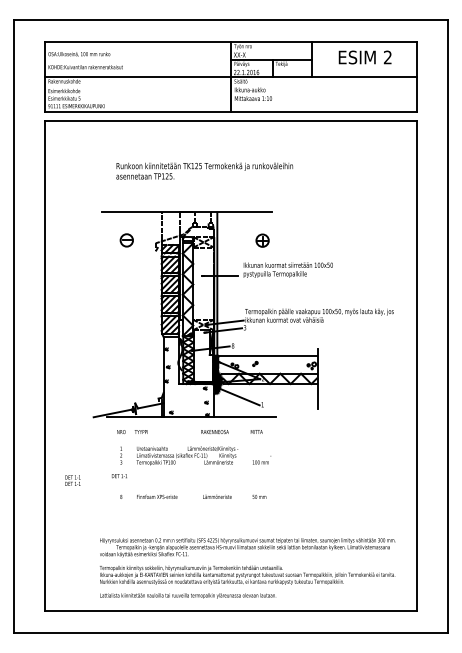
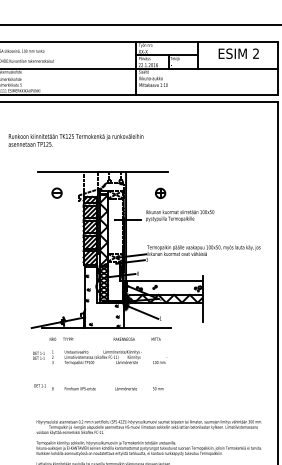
text: (204, 170) -> (75, 139), moved
text: (119, 476) -> (40, 386), moved
text: (72, 480) -> (38, 355), moved

